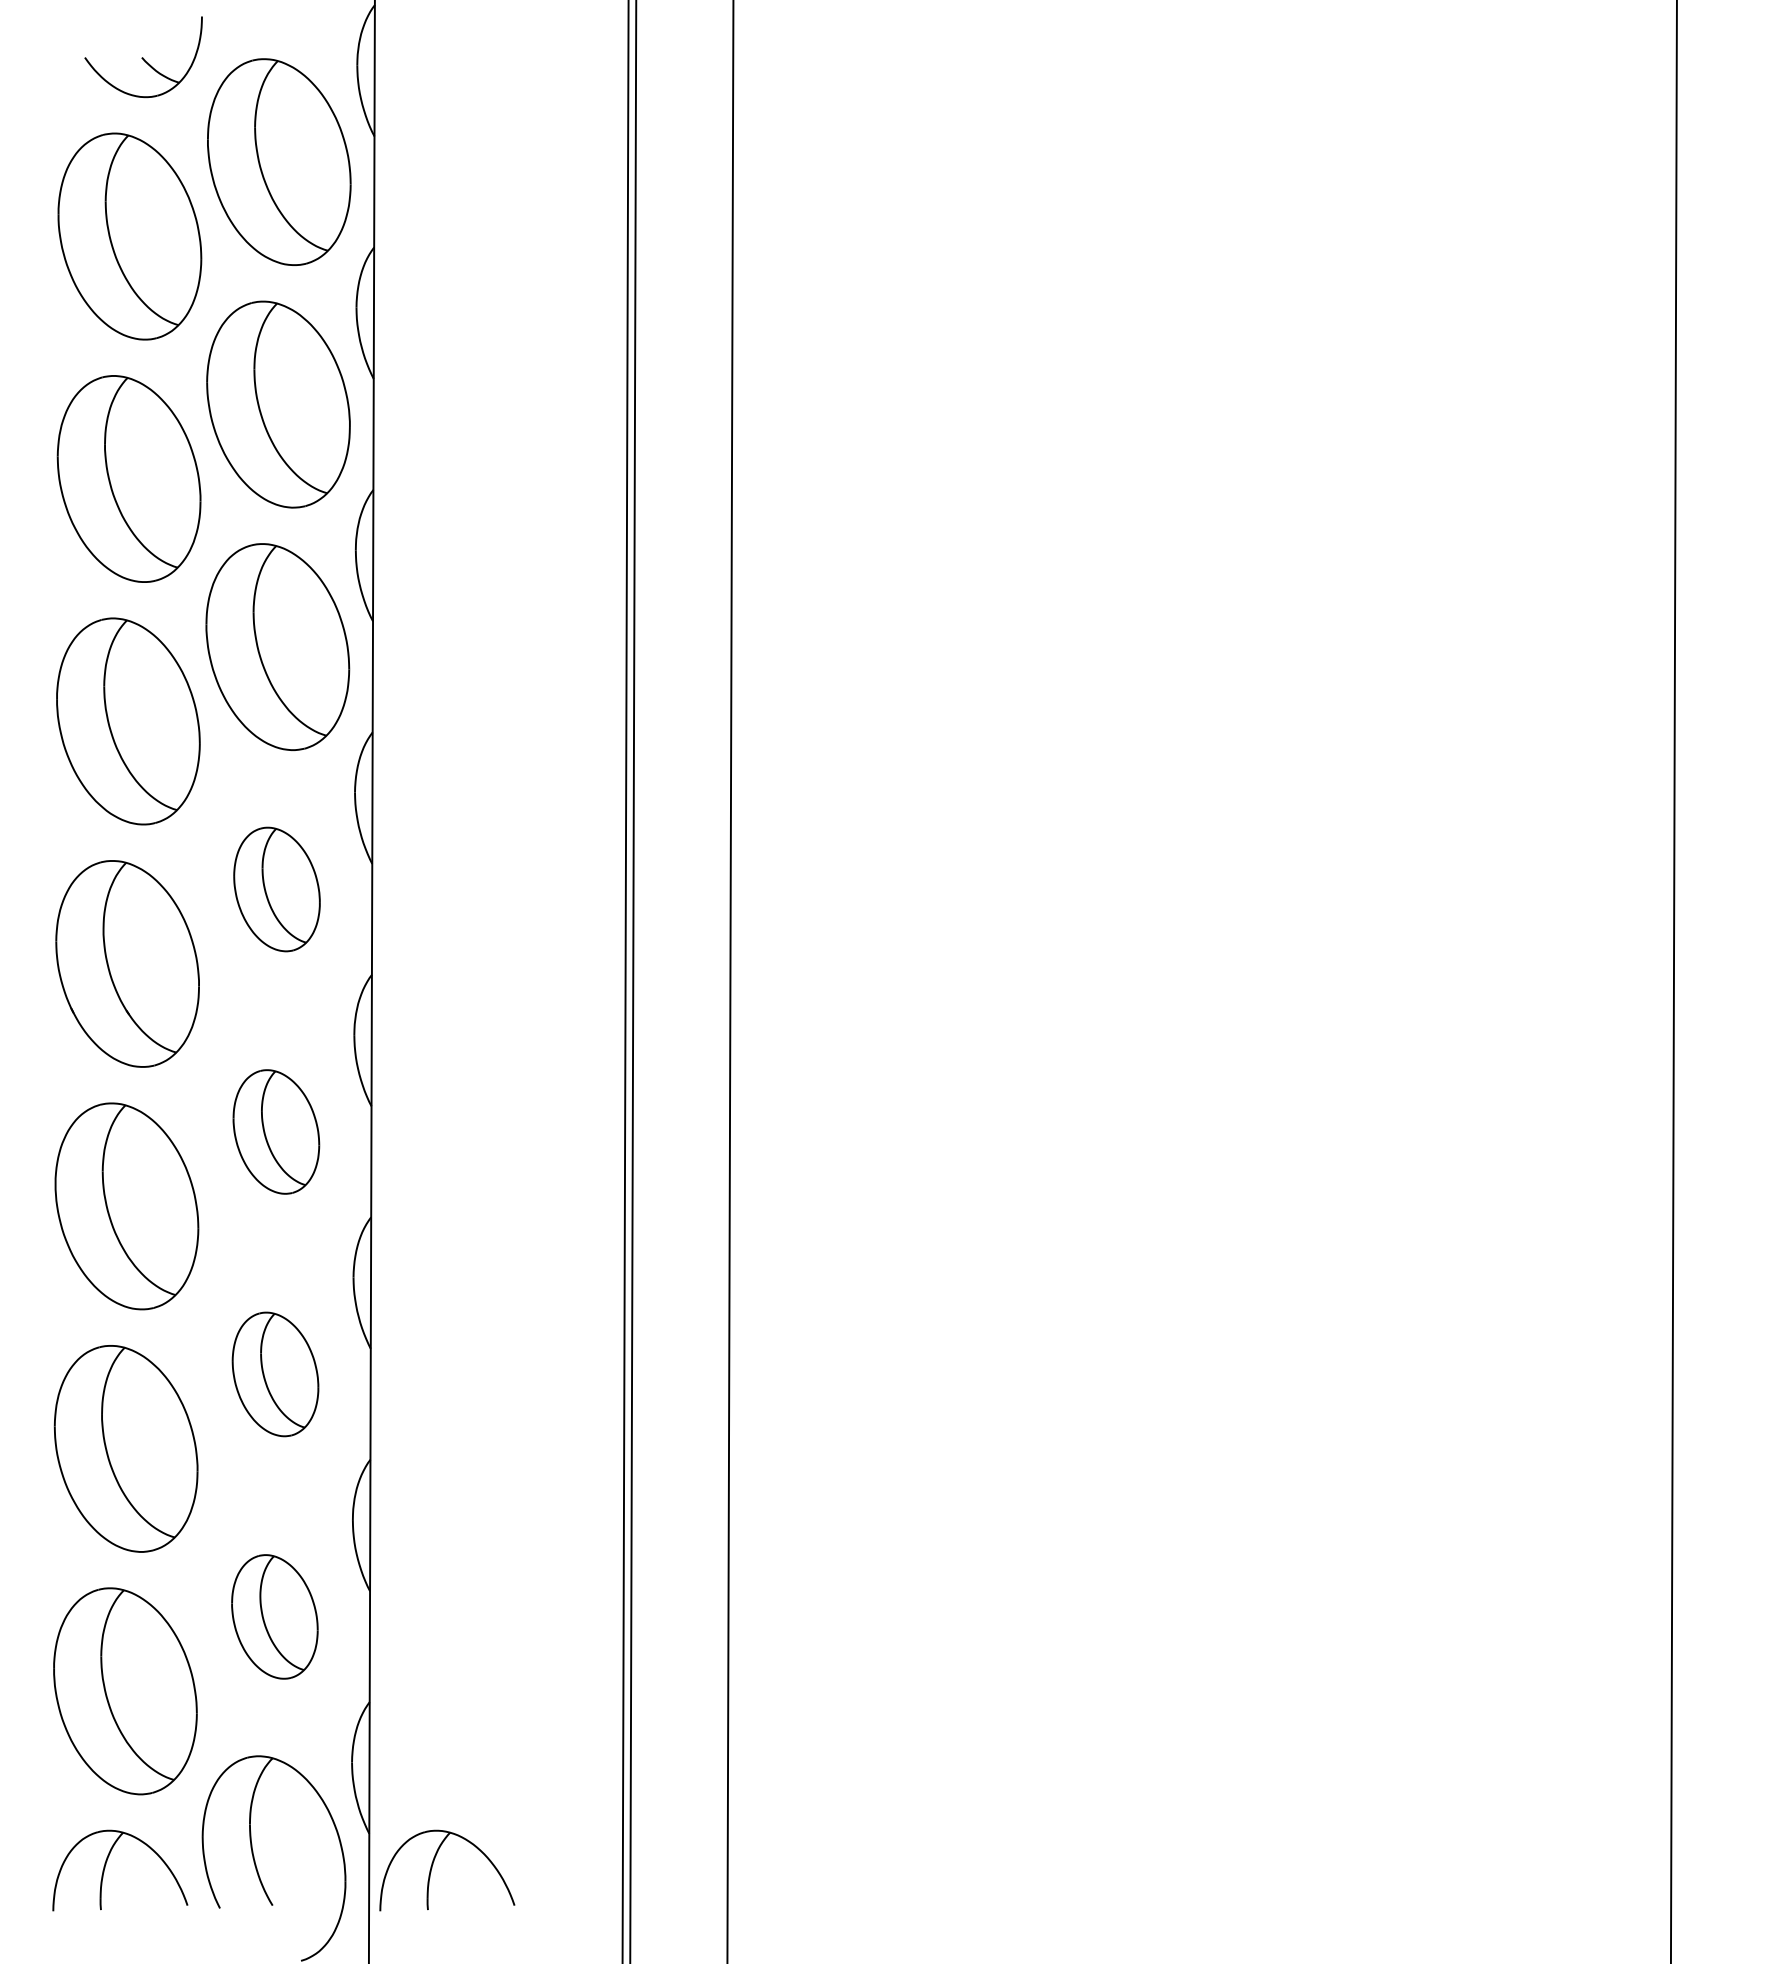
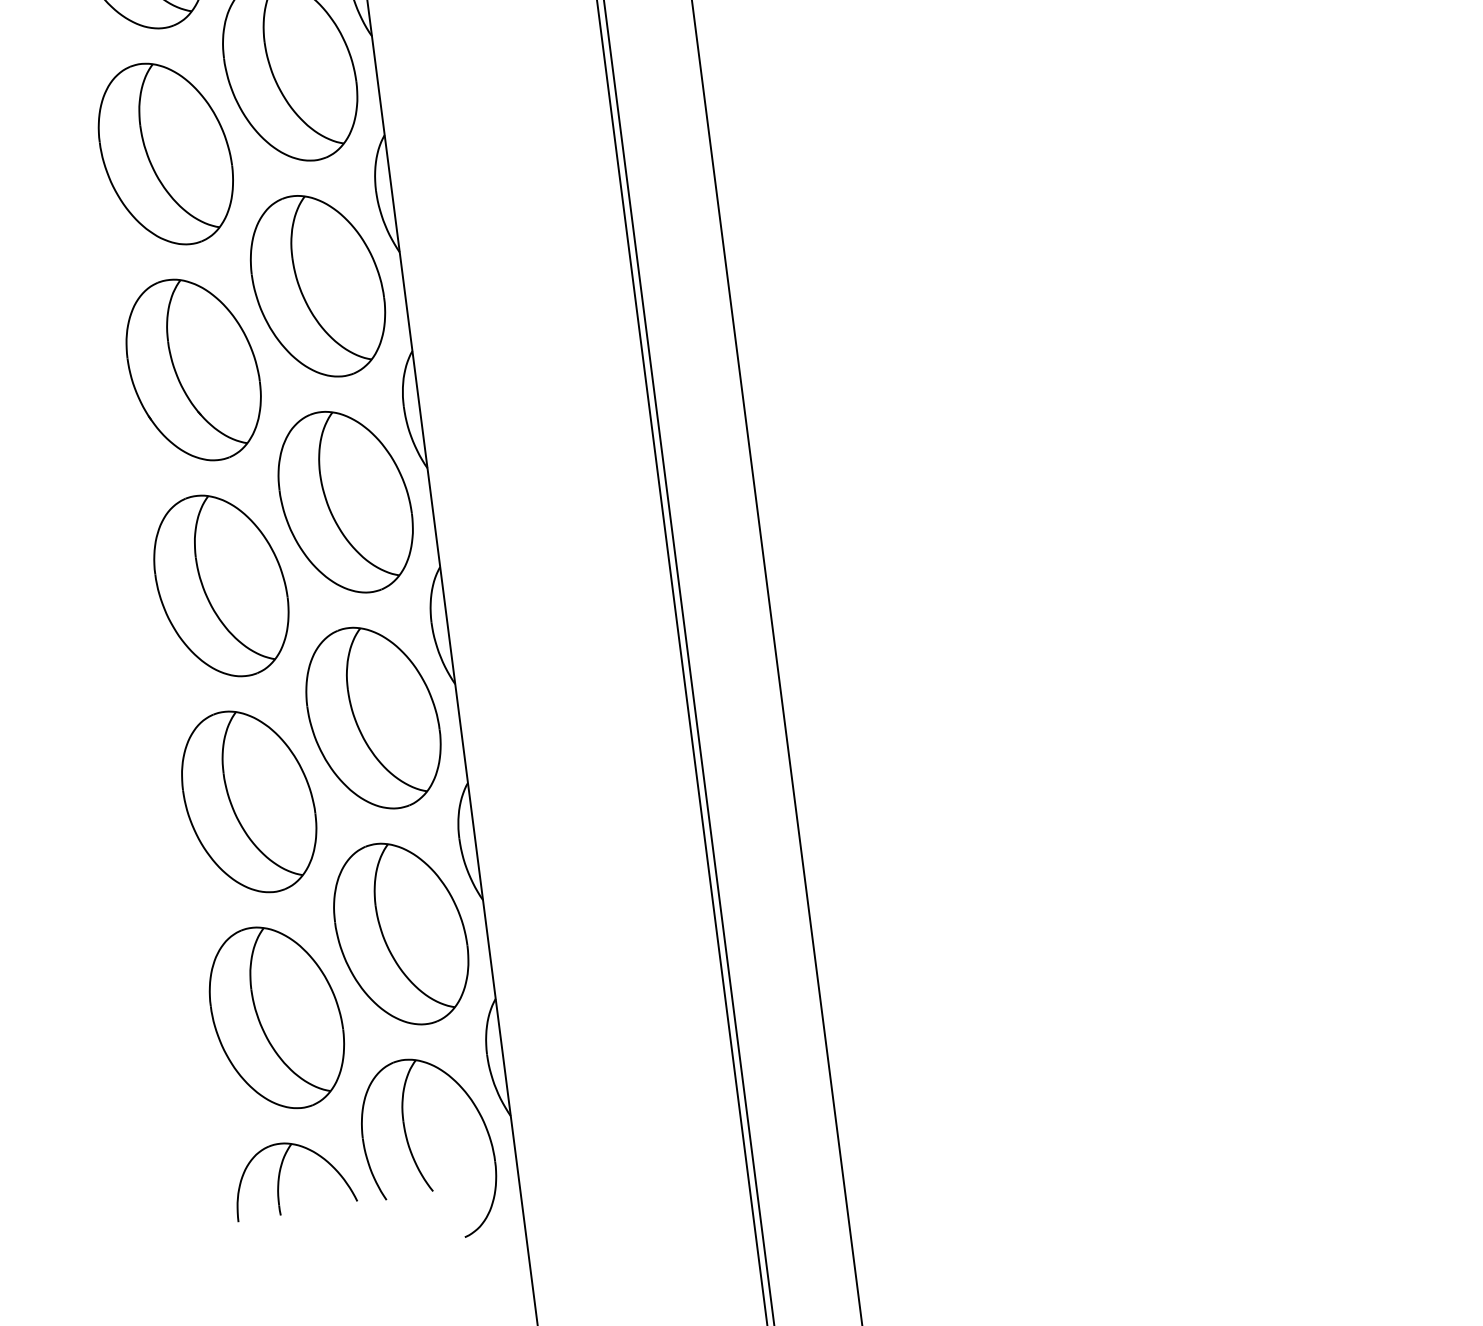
part: (276, 889) -> (317, 286), size x1.67
part: (276, 1131) -> (345, 501), size x1.67
part: (275, 1374) -> (373, 718), size x1.67
part: (274, 1616) -> (400, 933), size x1.67
part: (432, 1868) -> (571, 1139), removed

